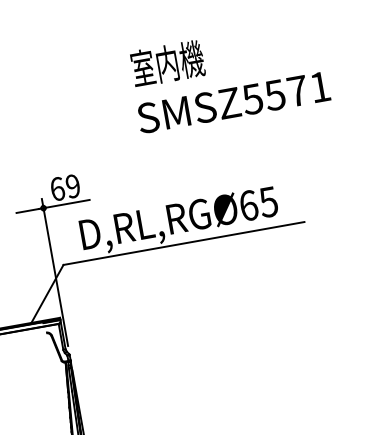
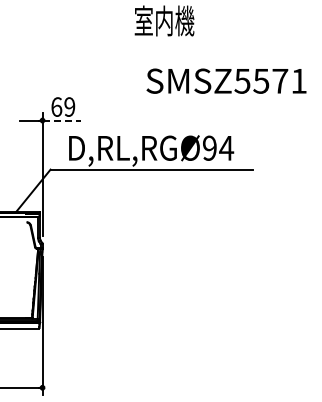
text: (233, 101) -> (226, 80), moved
text: (258, 202) -> (218, 147), D,RL,RGØ65 -> D,RL,RGØ94
line: (67, 203) -> (62, 120), solid -> dashed

